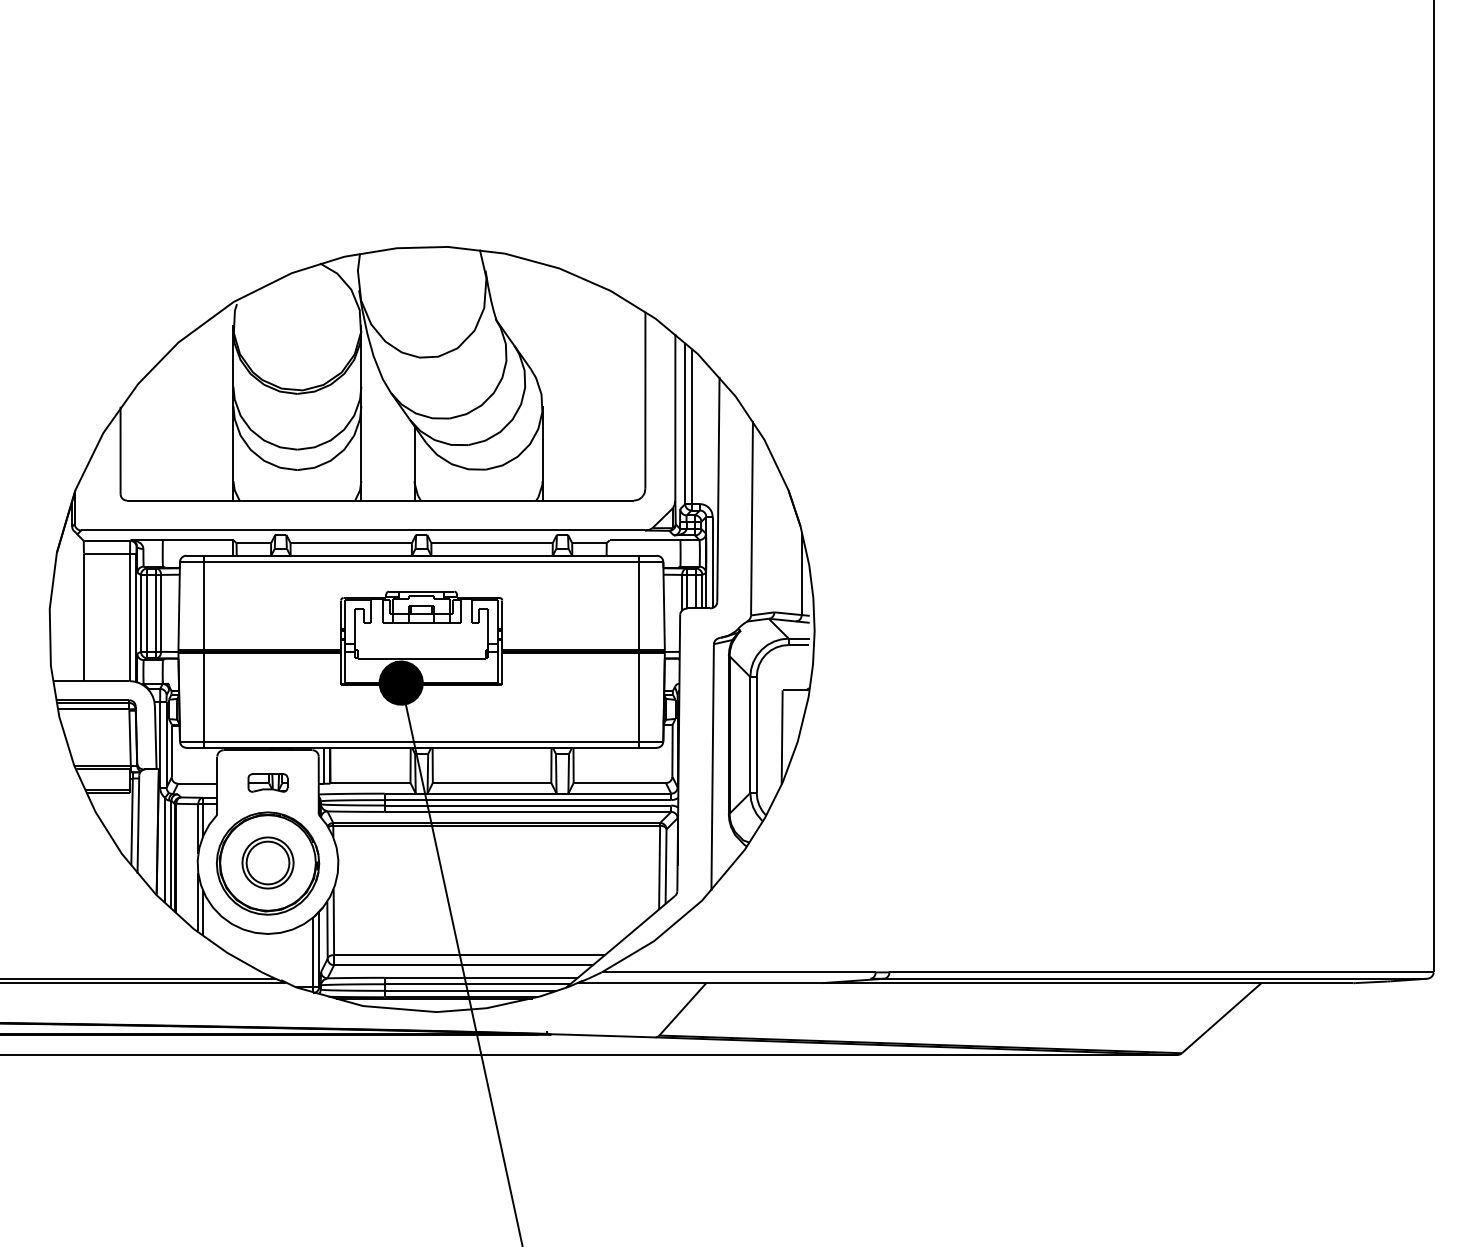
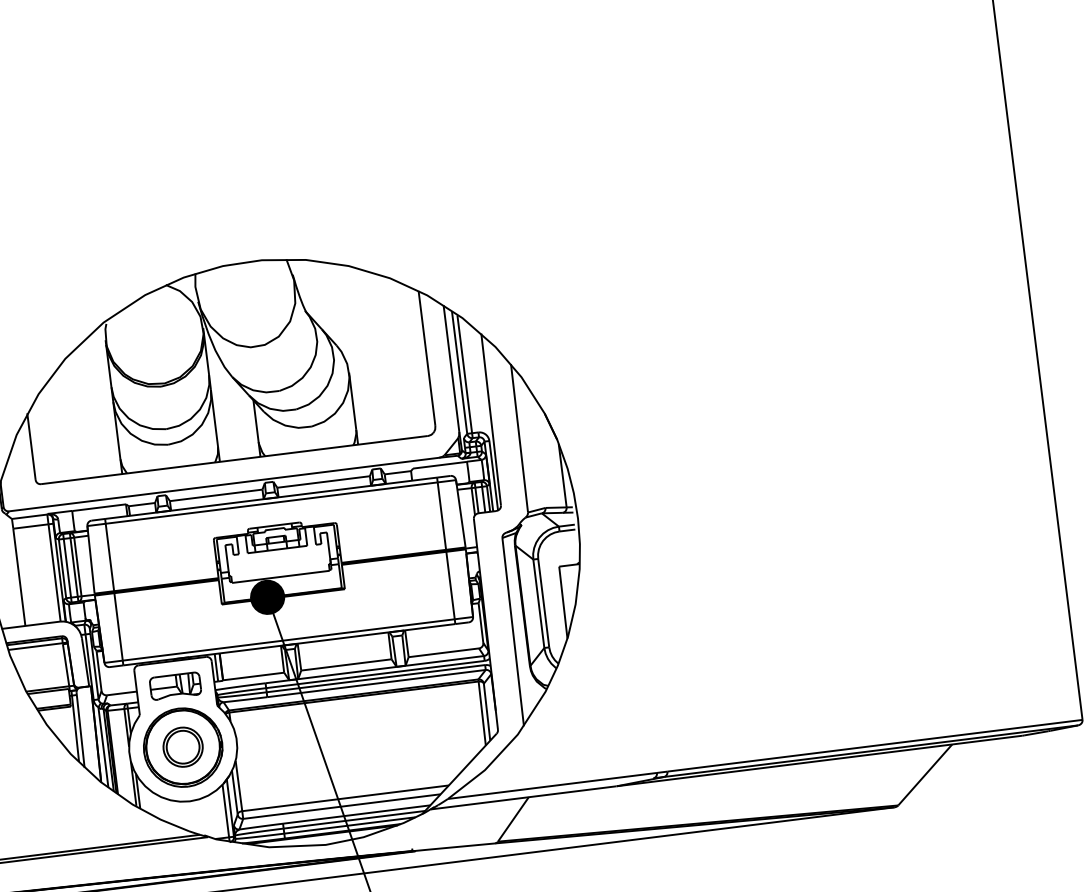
part: (267, 782) -> (175, 685), size x1.67

